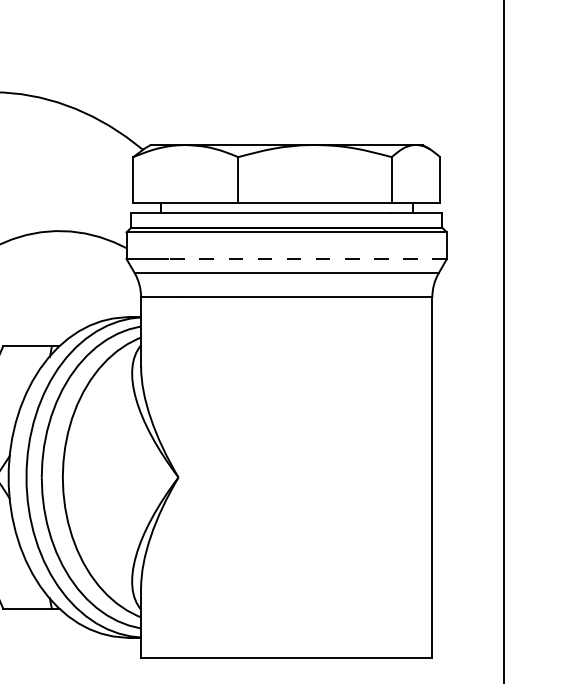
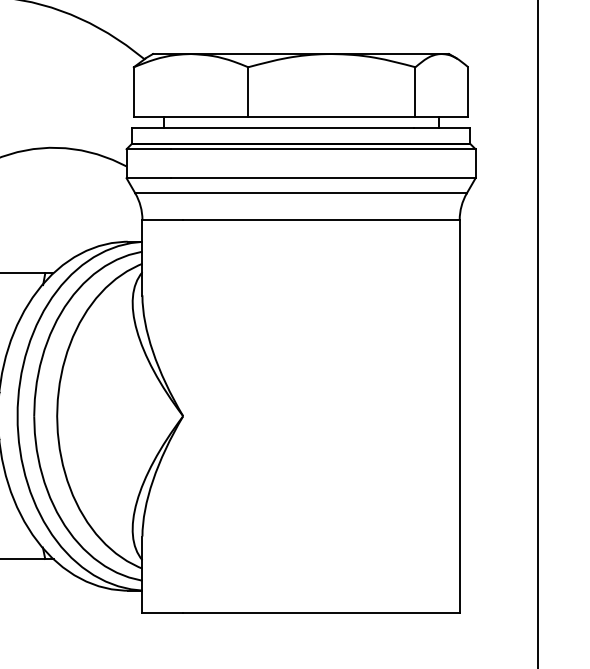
line: (307, 259) -> (323, 178), dashed -> solid

